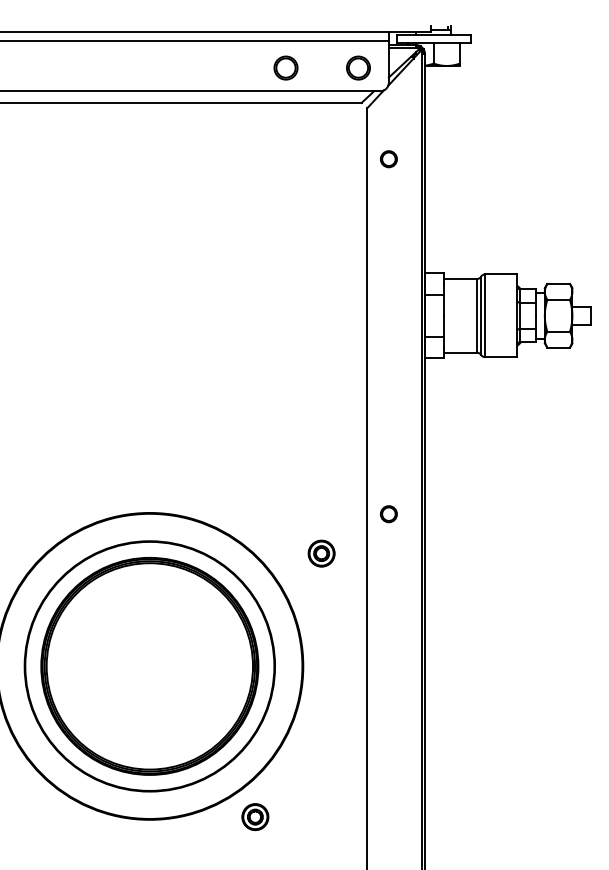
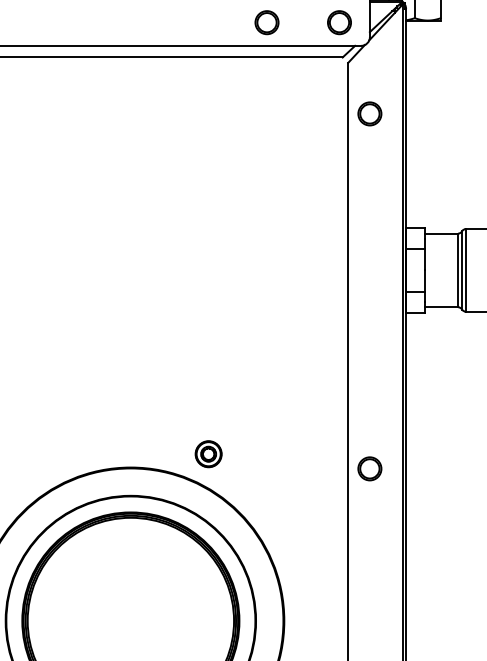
part: (388, 158) -> (369, 113), size x1.43
part: (388, 513) -> (369, 468), size x1.43
part: (321, 553) -> (208, 454), moved

